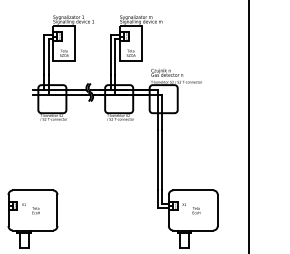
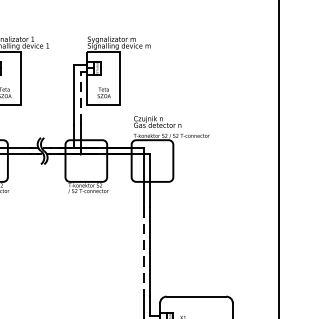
line: (115, 56) -> (80, 97), solid -> dashed
line: (157, 160) -> (143, 252), solid -> dashed

